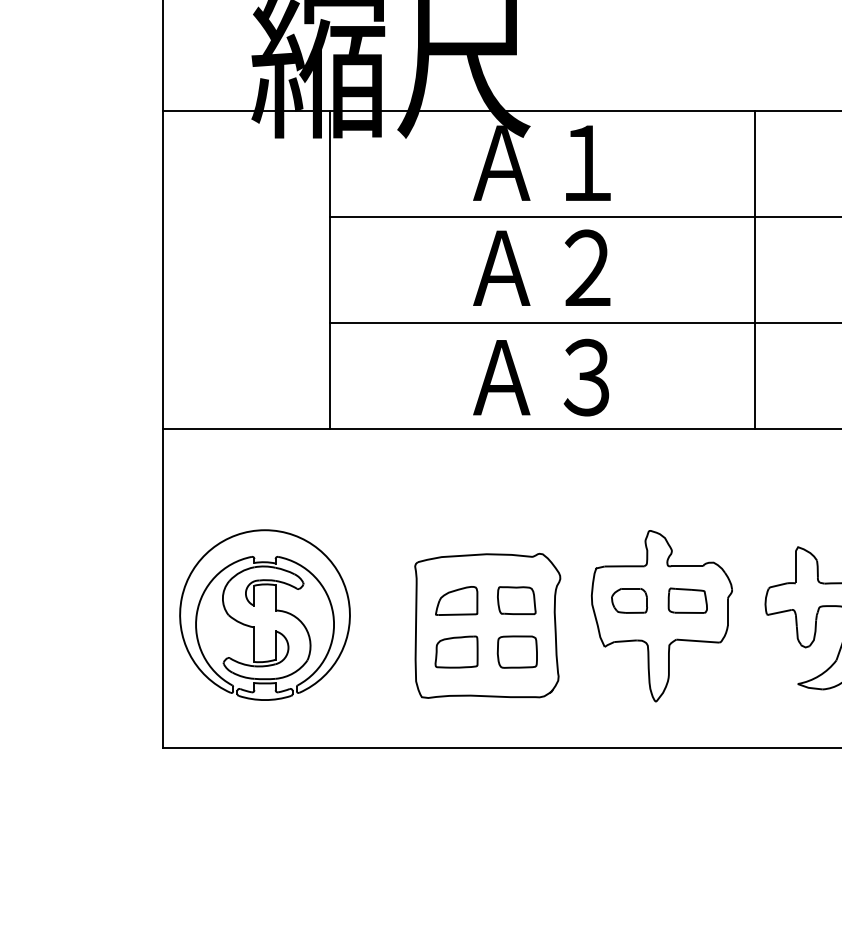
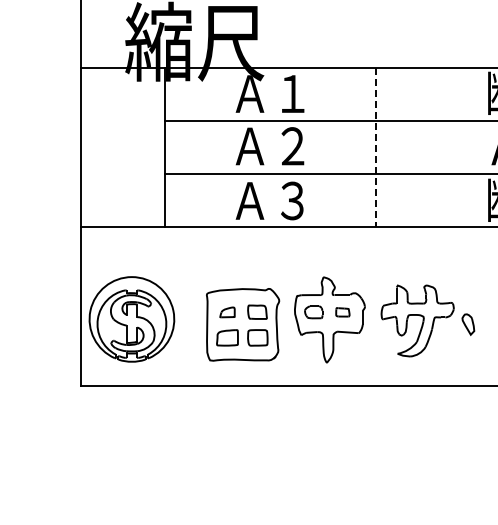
line: (755, 270) -> (376, 147), solid -> dashed
part: (456, 601) -> (227, 312), size x0.7
part: (687, 601) -> (342, 312), size x0.7

